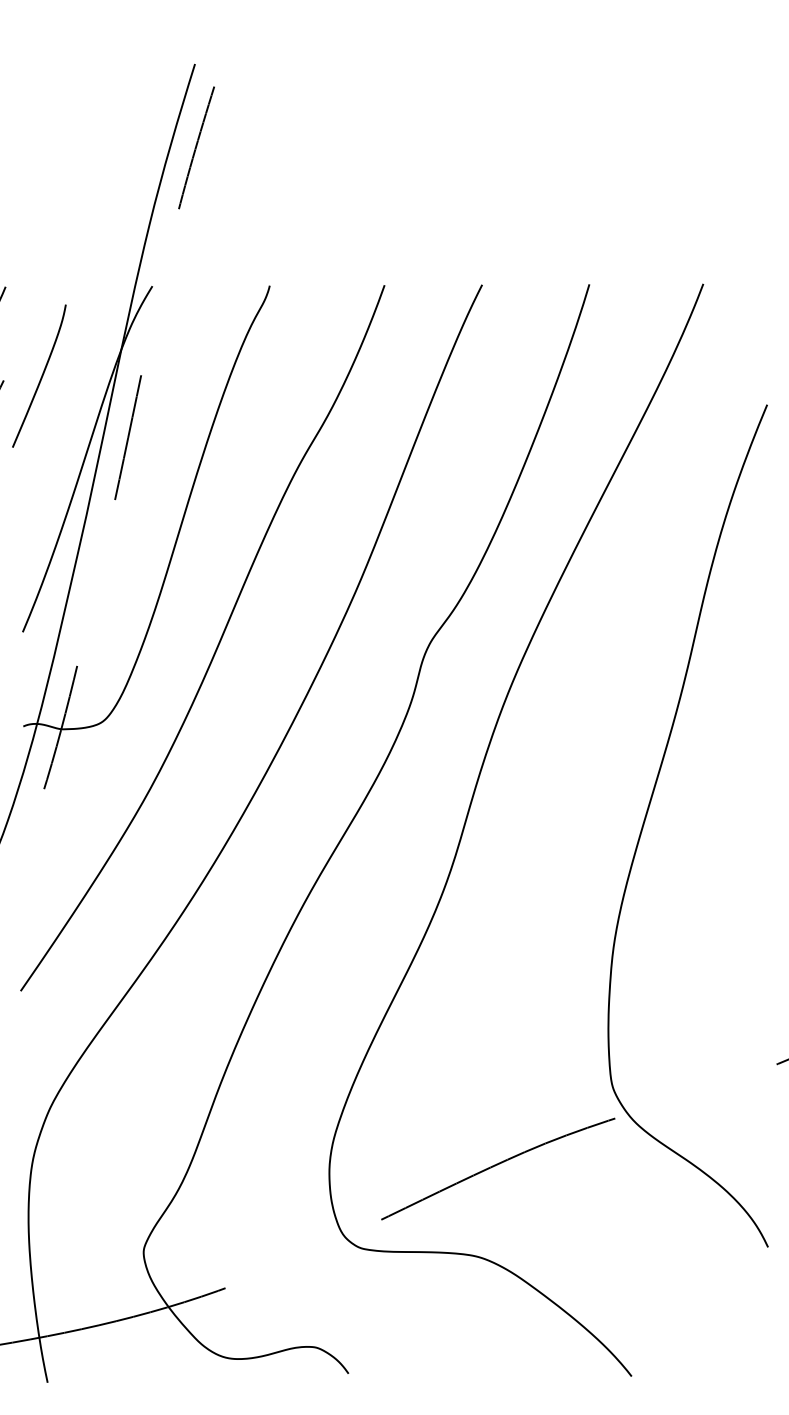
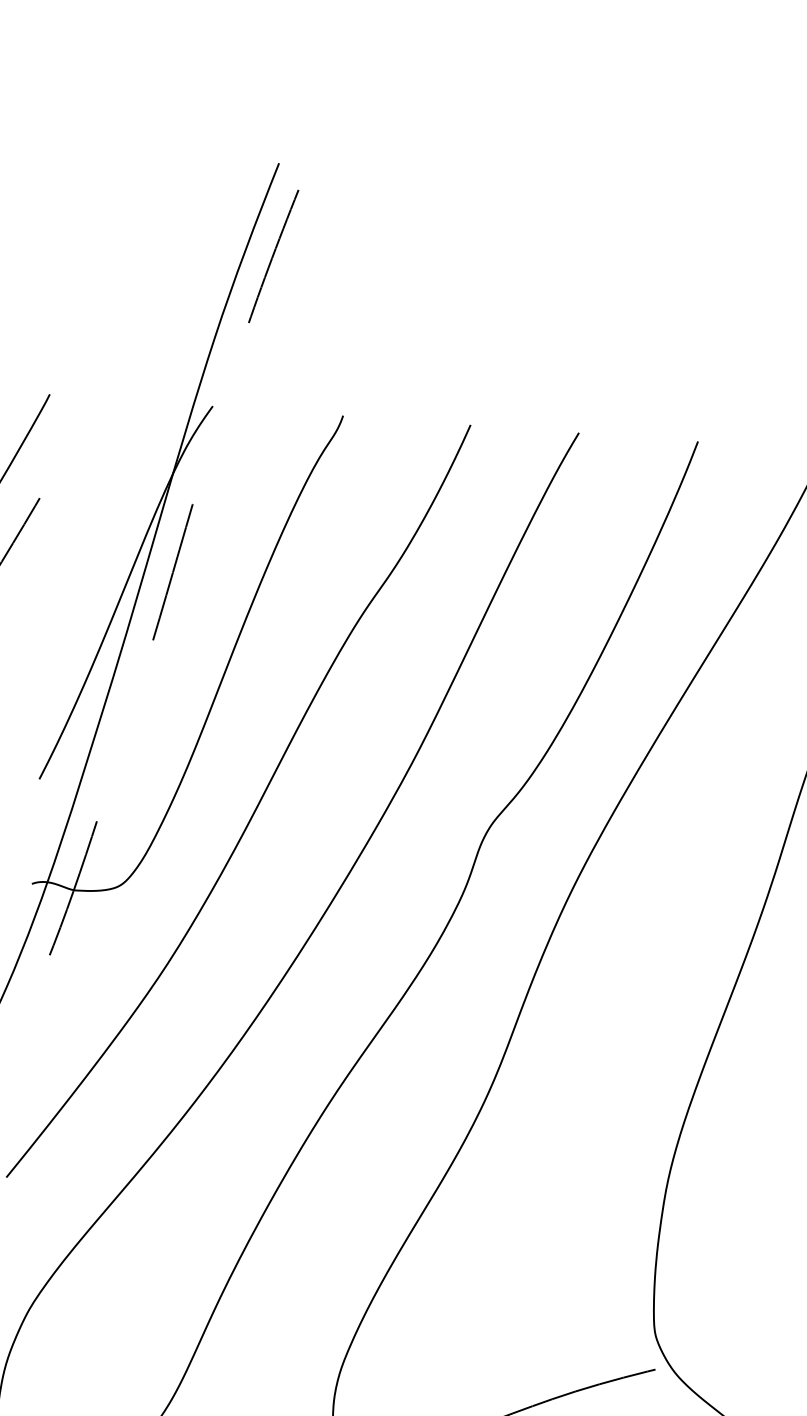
curve: (41, 375) -> (82, 495), removed

